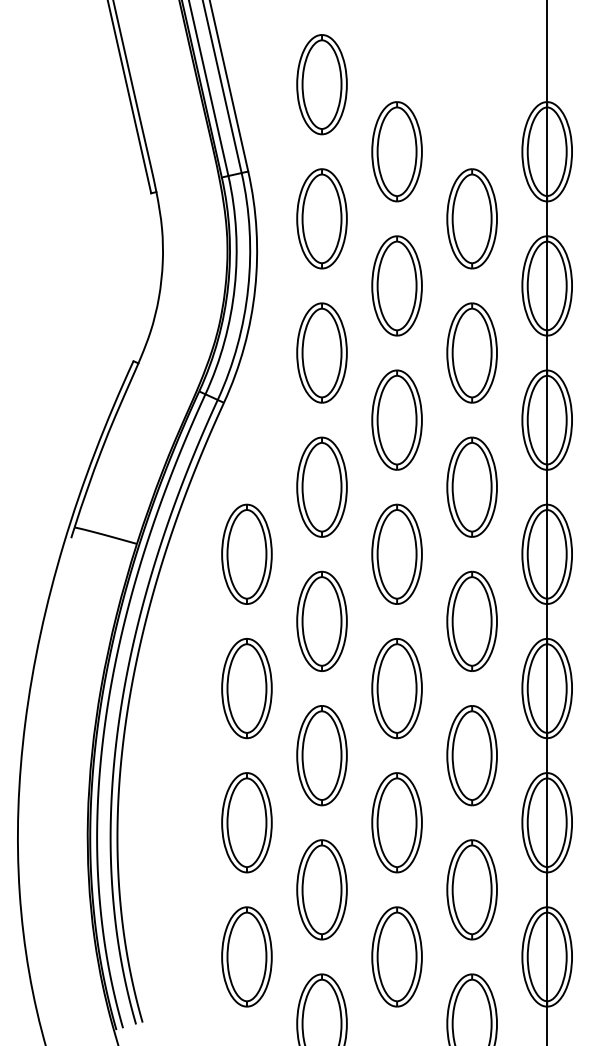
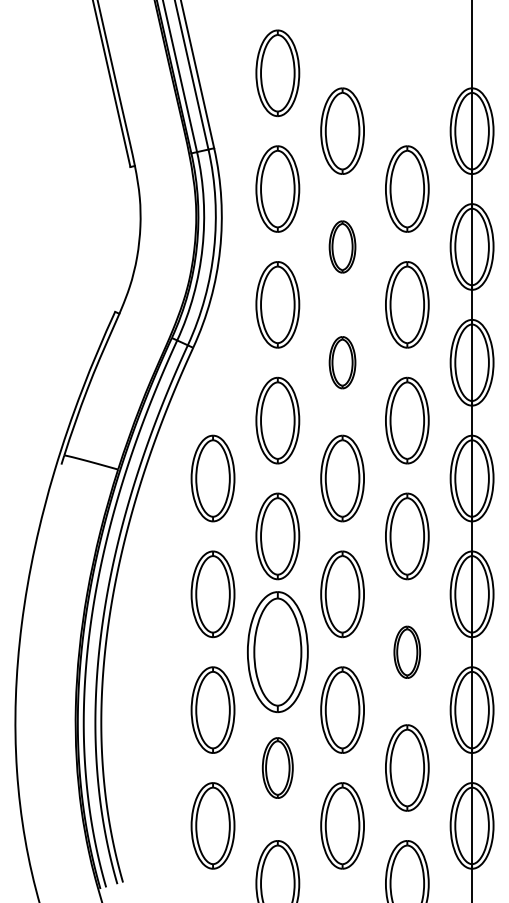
part: (396, 285) -> (342, 246), size x0.6
part: (396, 419) -> (342, 362), size x0.6
part: (321, 755) -> (277, 652), size x1.4
part: (471, 755) -> (406, 652), size x0.6
part: (321, 889) -> (277, 767), size x0.7

